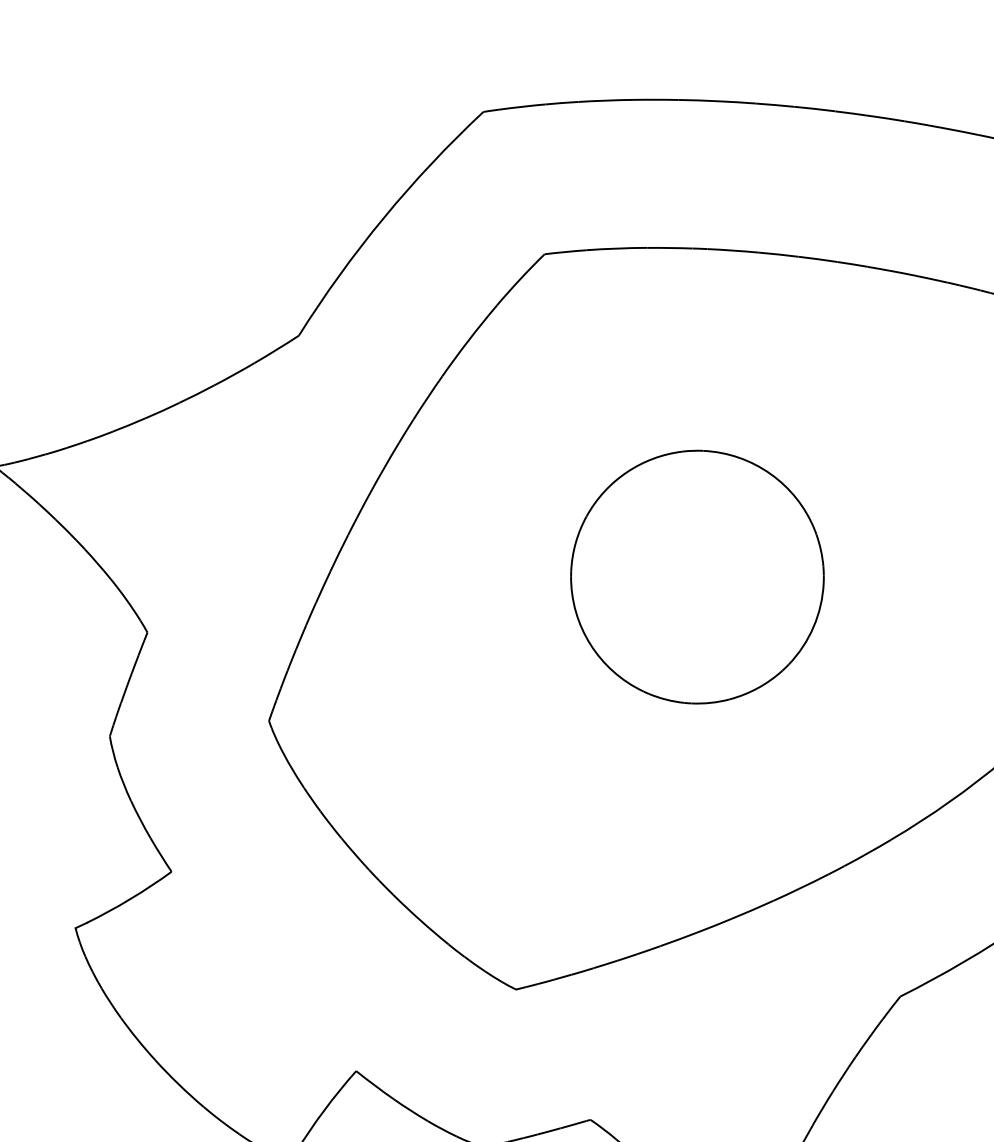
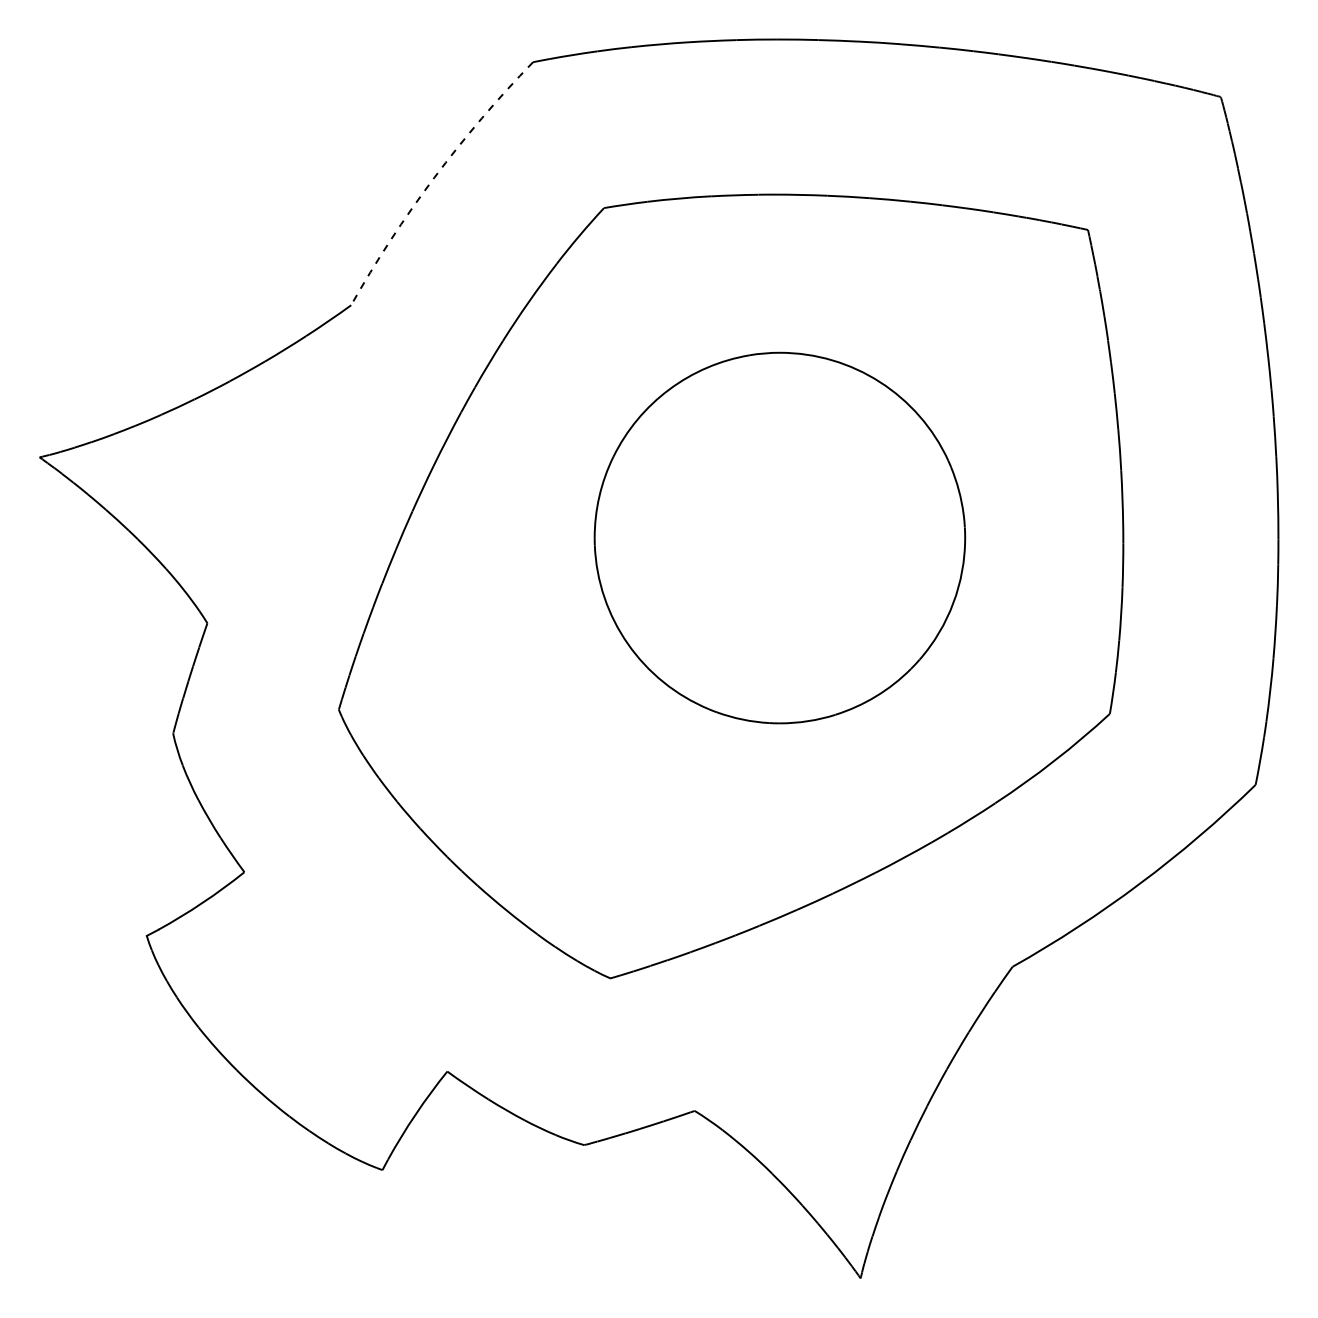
arc: (384, 217) -> (434, 177), solid -> dashed
part: (697, 577) -> (779, 538), size x1.4

